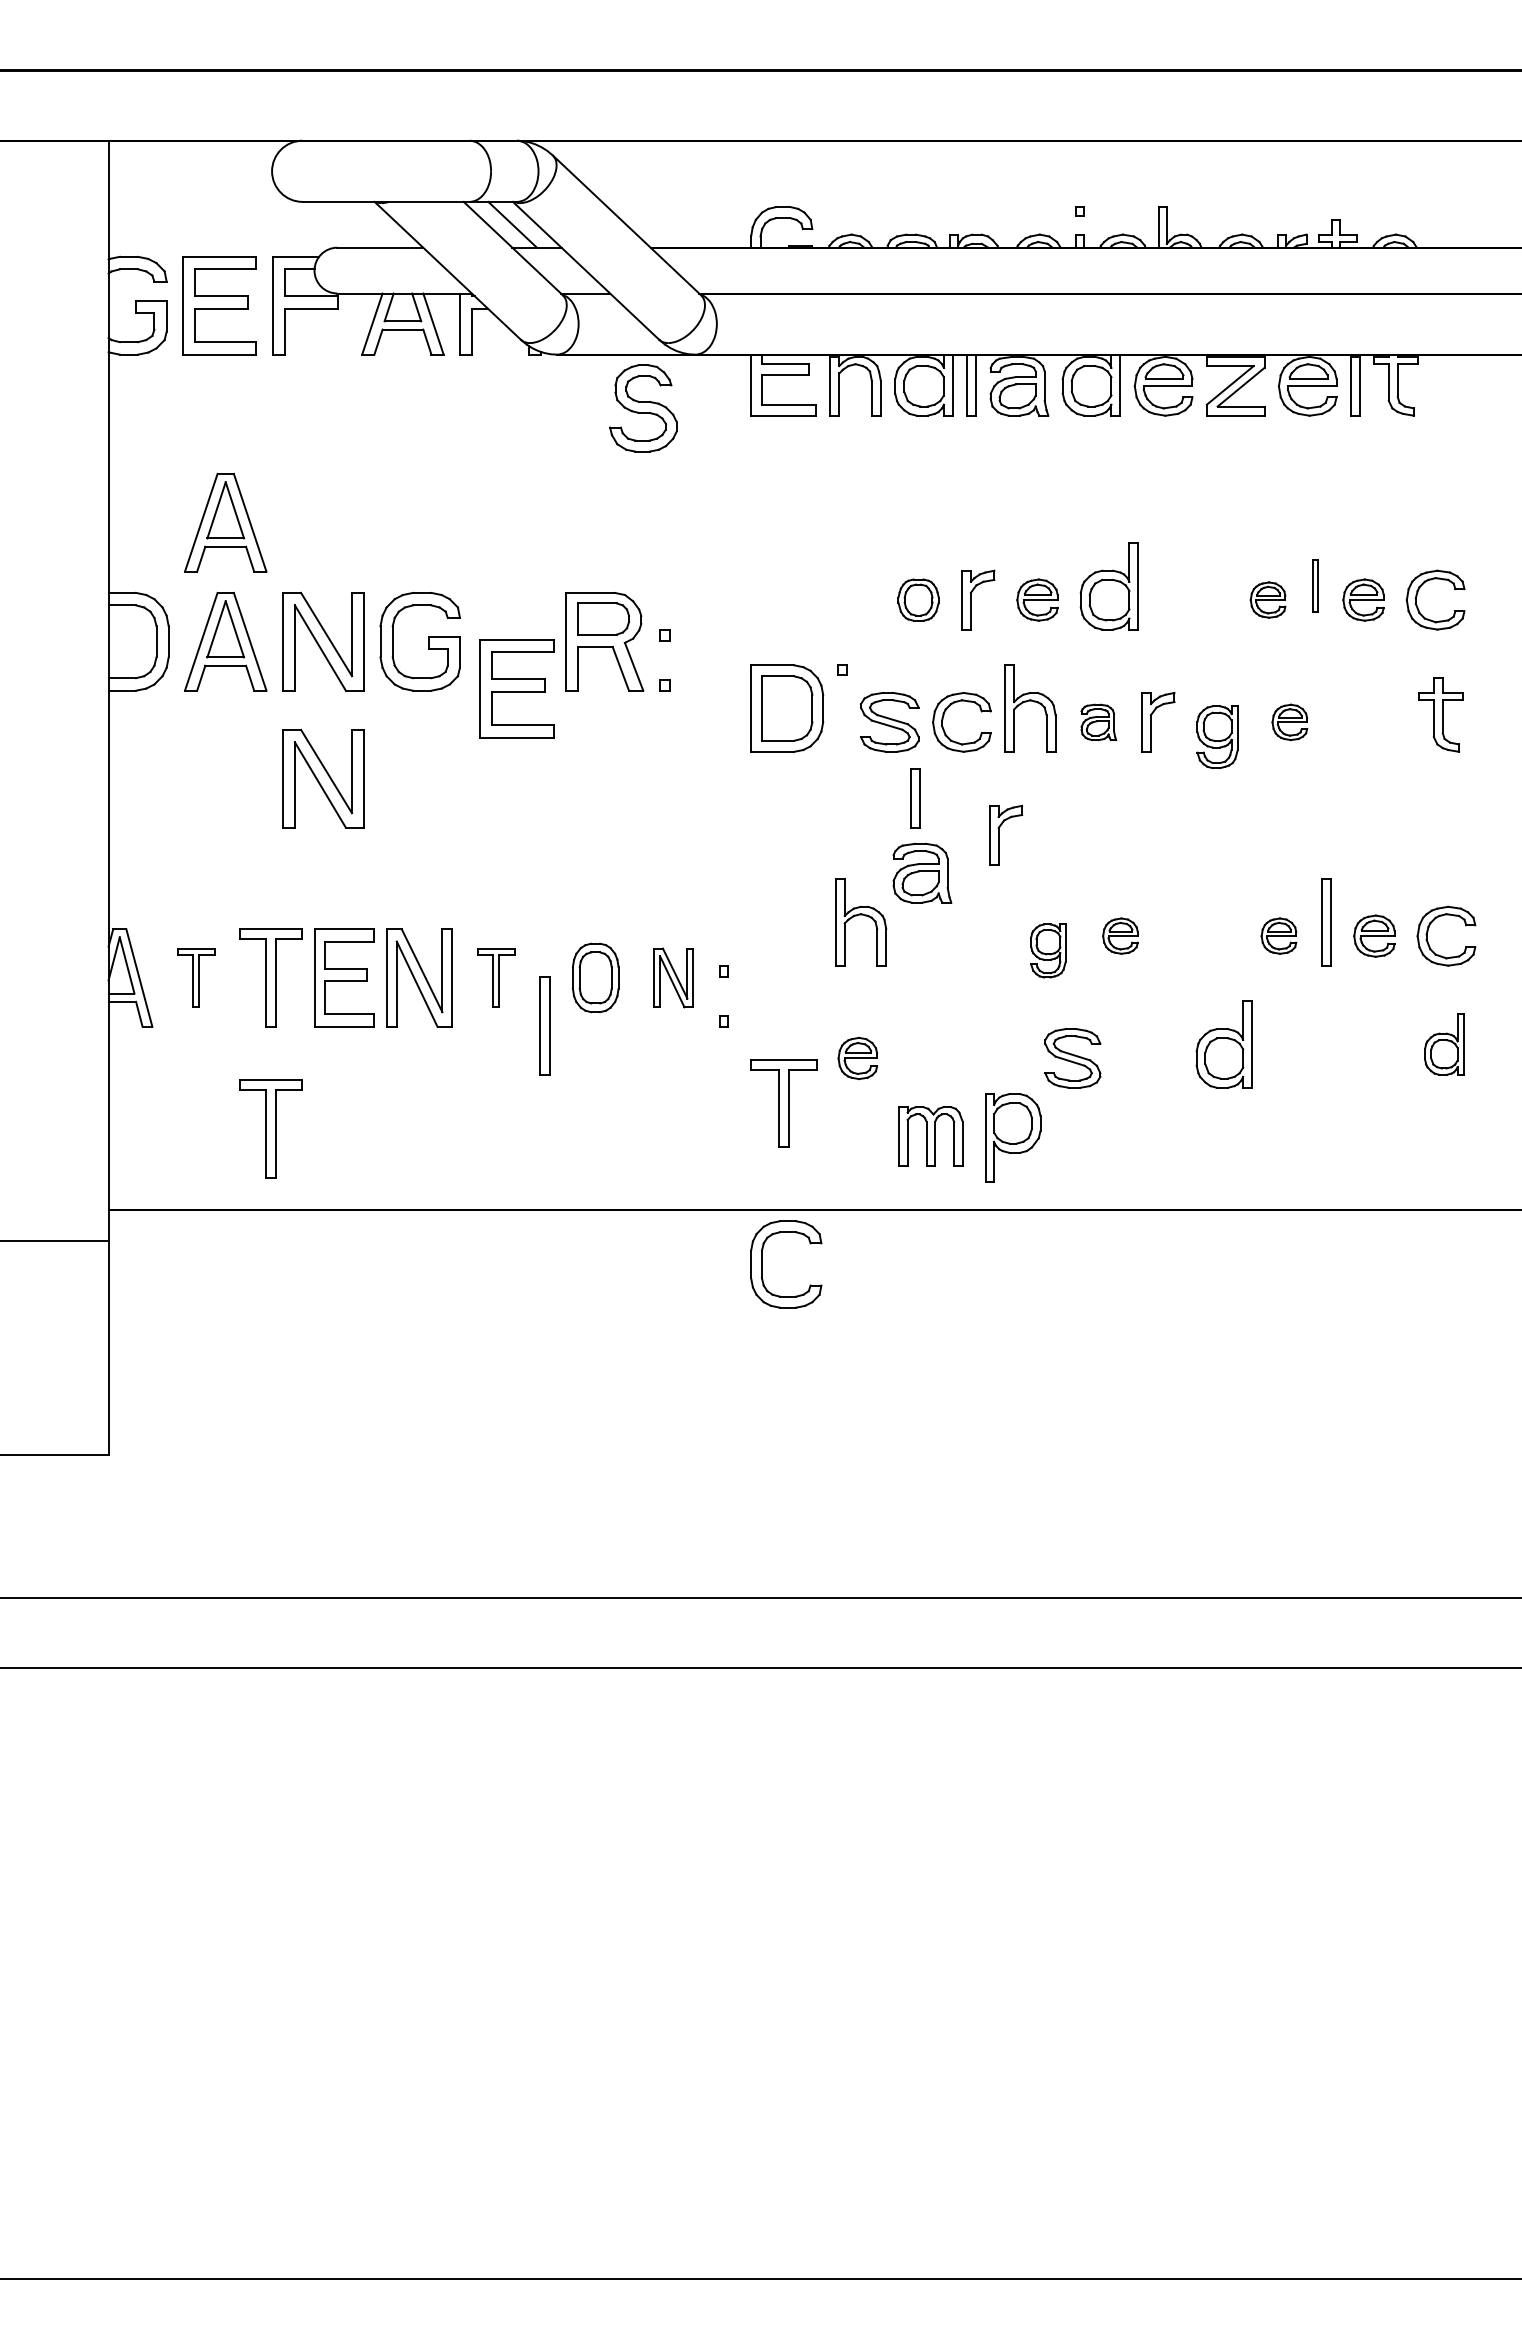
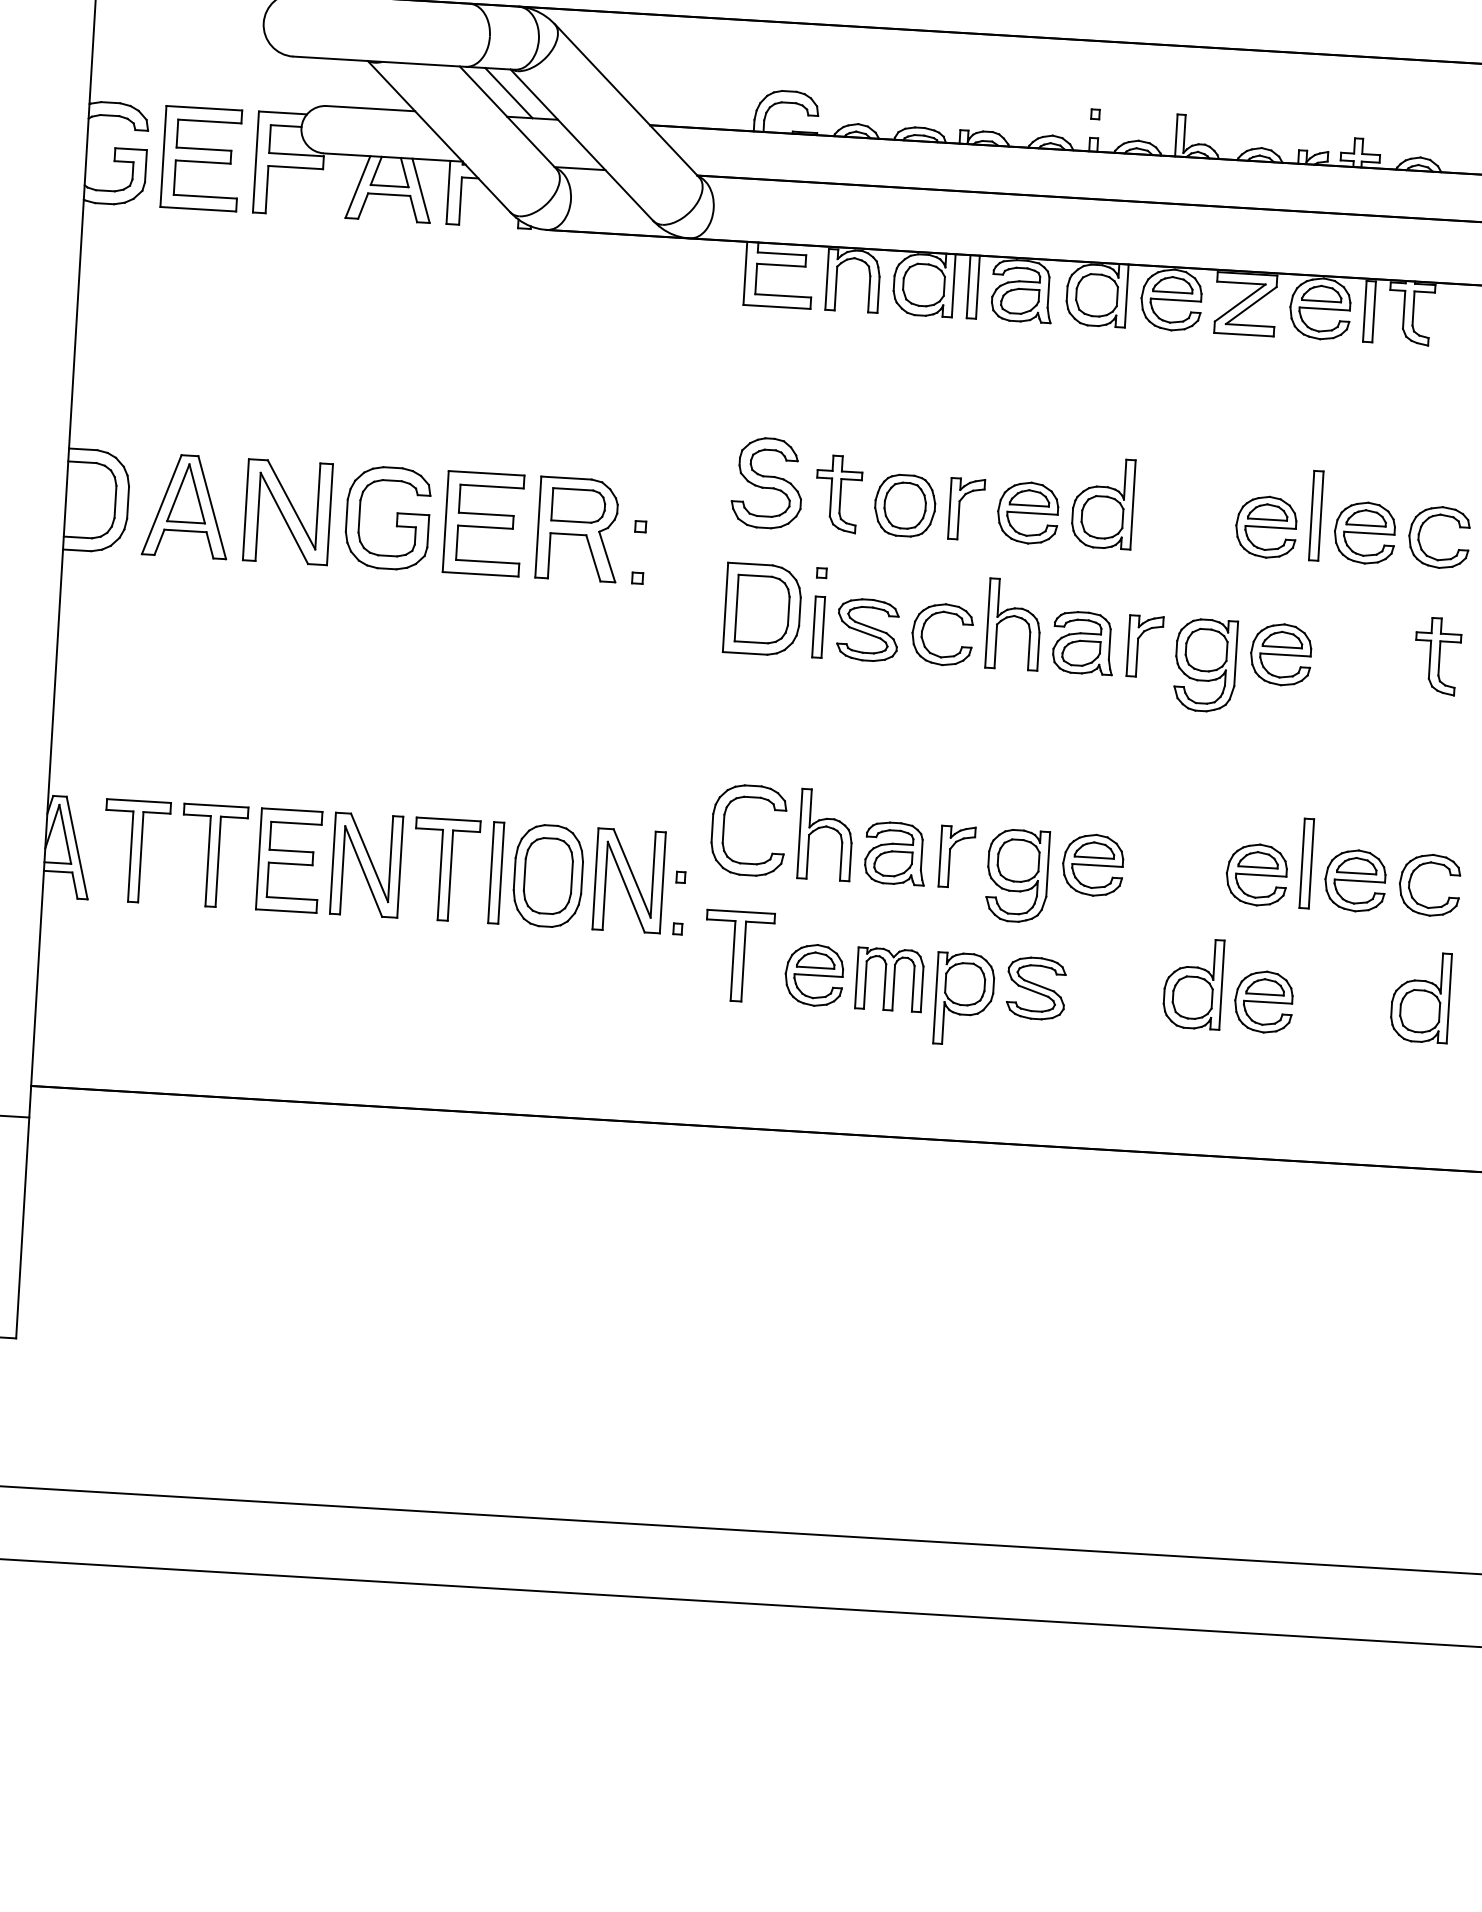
part: (643, 408) -> (767, 483), moved
part: (225, 522) -> (194, 382), removed
part: (1315, 586) -> (1315, 515), size x1.67
part: (853, 592) -> (838, 493), added
part: (918, 599) -> (905, 505), size x1.43
part: (1037, 599) -> (1027, 512), size x1.43
part: (1267, 599) -> (1265, 526), size x1.67
part: (1363, 599) -> (1364, 532), size x1.43
part: (516, 688) -> (483, 523), moved
part: (1098, 722) -> (1083, 643), size x1.67
part: (1289, 722) -> (1280, 654), size x1.67
part: (1217, 737) -> (1205, 665), size x1.43
part: (323, 778) -> (279, 653), removed
part: (915, 798) -> (819, 627), moved
part: (999, 834) -> (950, 855), moved
part: (922, 872) -> (895, 852), moved
part: (1120, 935) -> (1093, 864), size x1.67
part: (1278, 935) -> (1256, 874), size x1.67
part: (1374, 935) -> (1355, 880), size x1.43
part: (1048, 950) -> (1017, 875), size x1.67
part: (195, 977) -> (135, 851), size x1.67
part: (495, 977) -> (445, 869), size x1.67
part: (595, 977) -> (548, 875), size x1.43
part: (673, 977) -> (628, 880), size x1.67
part: (544, 1025) -> (495, 872), moved
part: (1443, 1044) -> (1419, 996), size x1.43
part: (857, 1058) -> (813, 975), size x1.43
part: (1292, 1058) -> (1263, 1002), added
part: (783, 1103) -> (738, 956), moved
part: (270, 1128) -> (203, 1011), removed
part: (930, 1136) -> (889, 979), moved
part: (1013, 1137) -> (964, 998), moved
part: (762, 1264) -> (724, 829), moved

